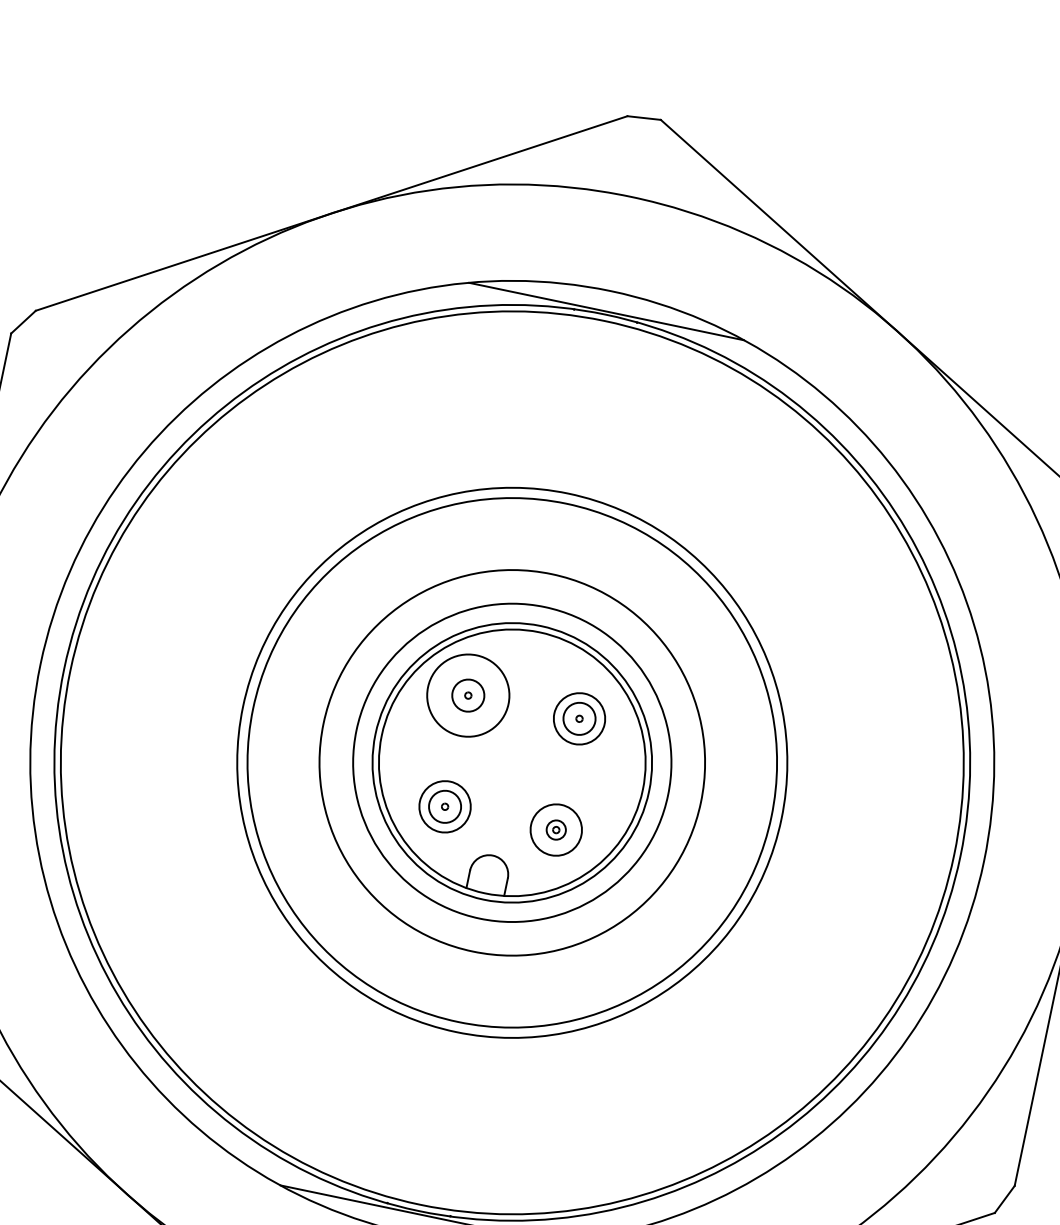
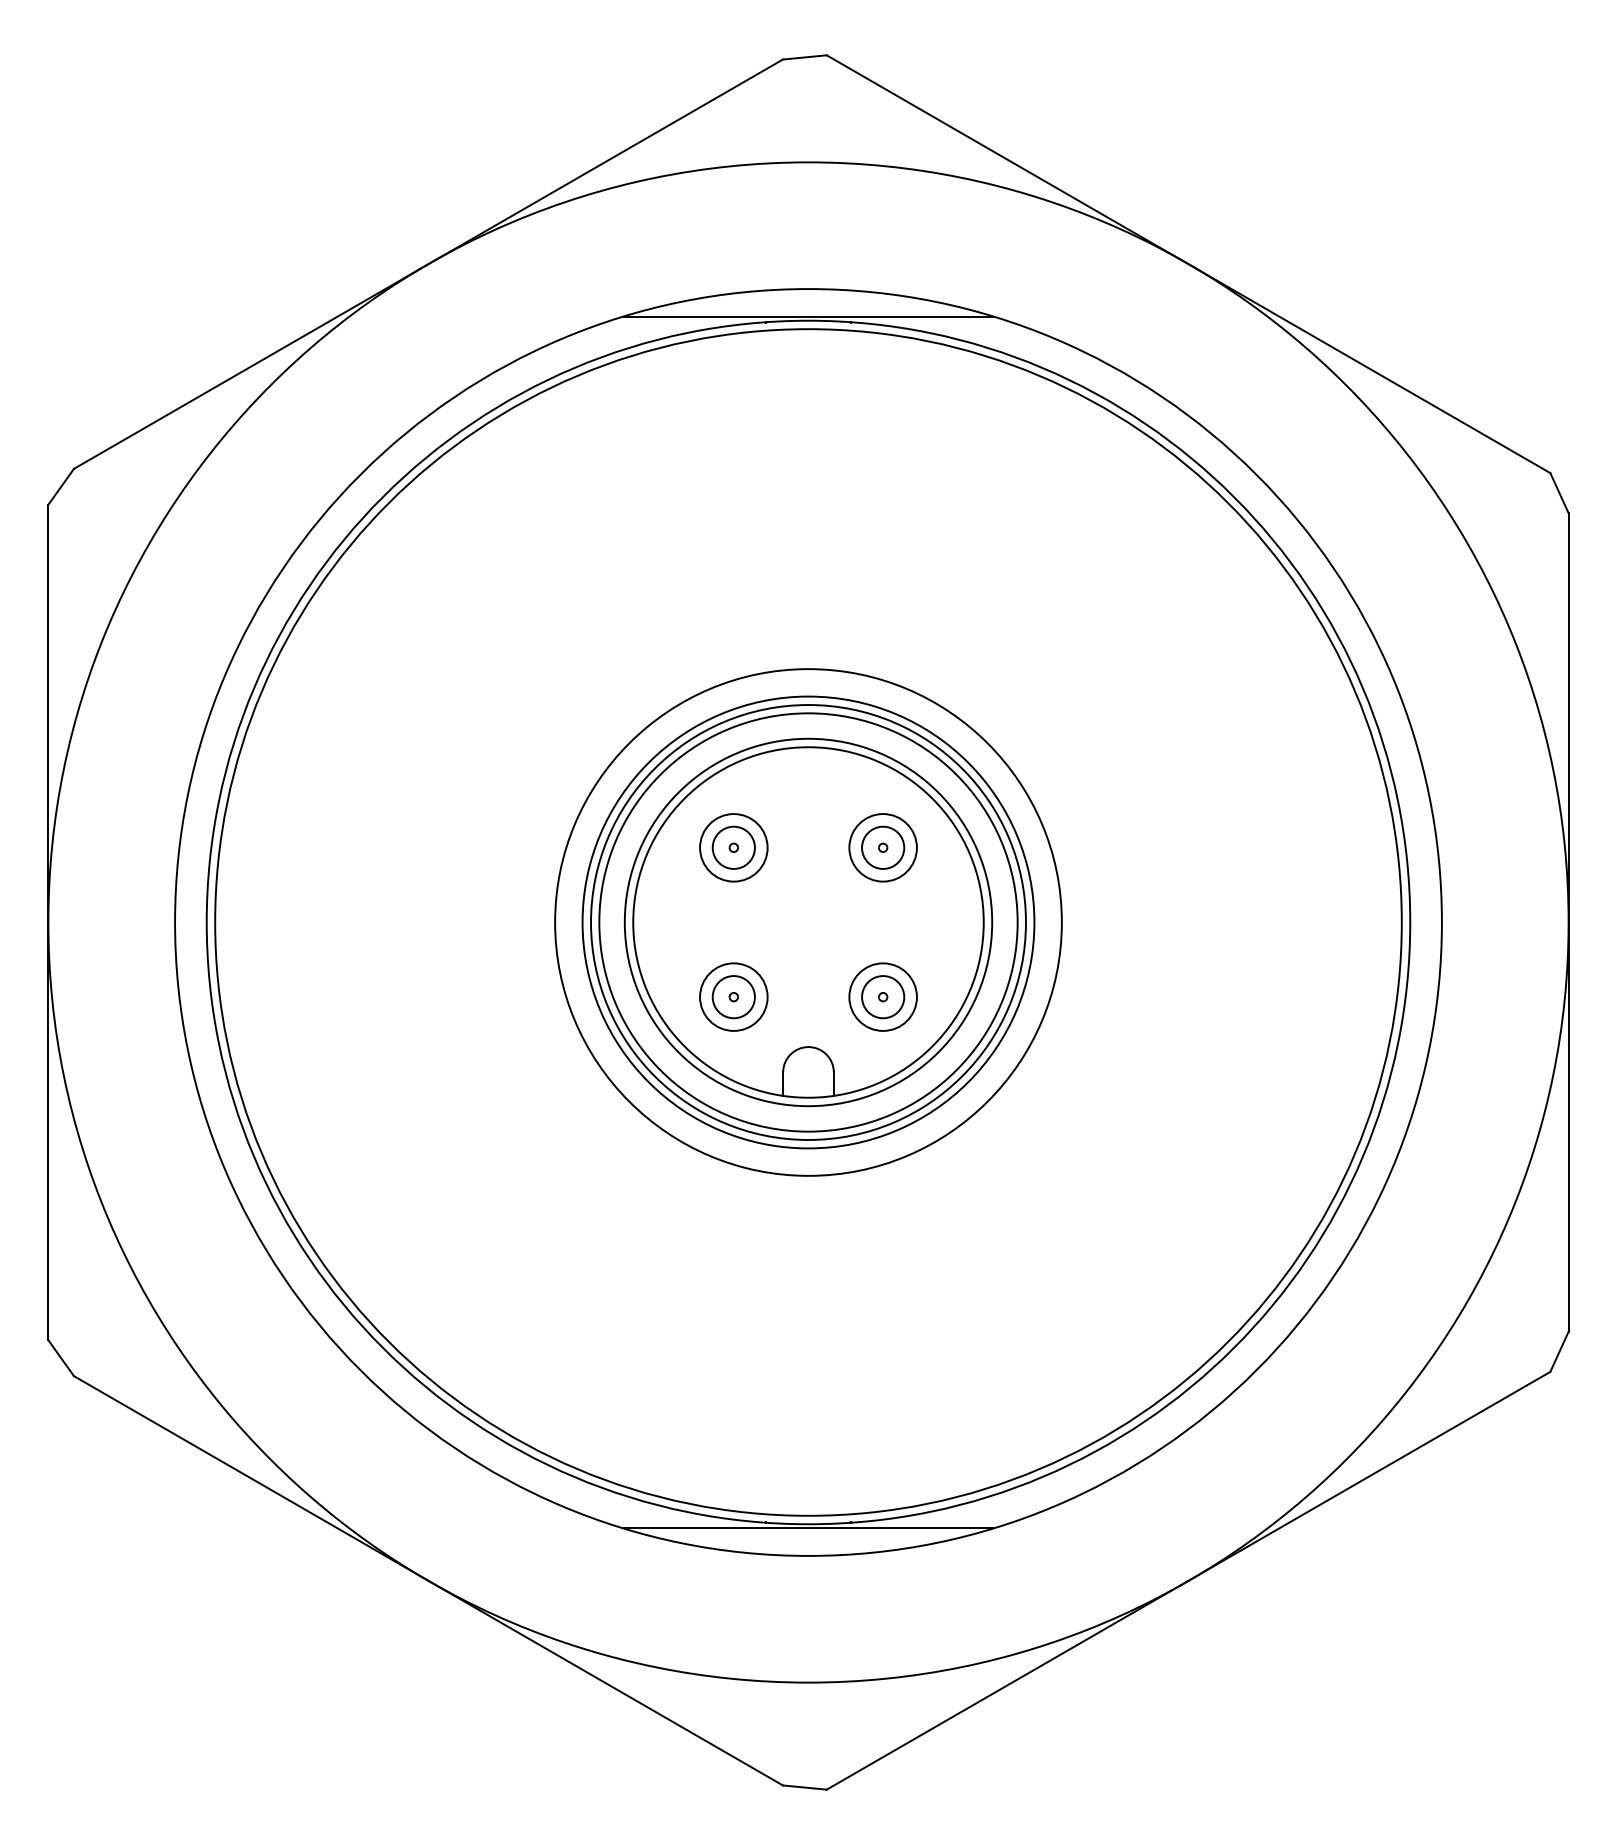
circle: (468, 695) -> (733, 847), size x0.62
circle: (512, 762) -> (808, 922), size x0.62
circle: (512, 762) -> (808, 922), size x0.62
circle: (556, 830) -> (883, 997), size x1.67

